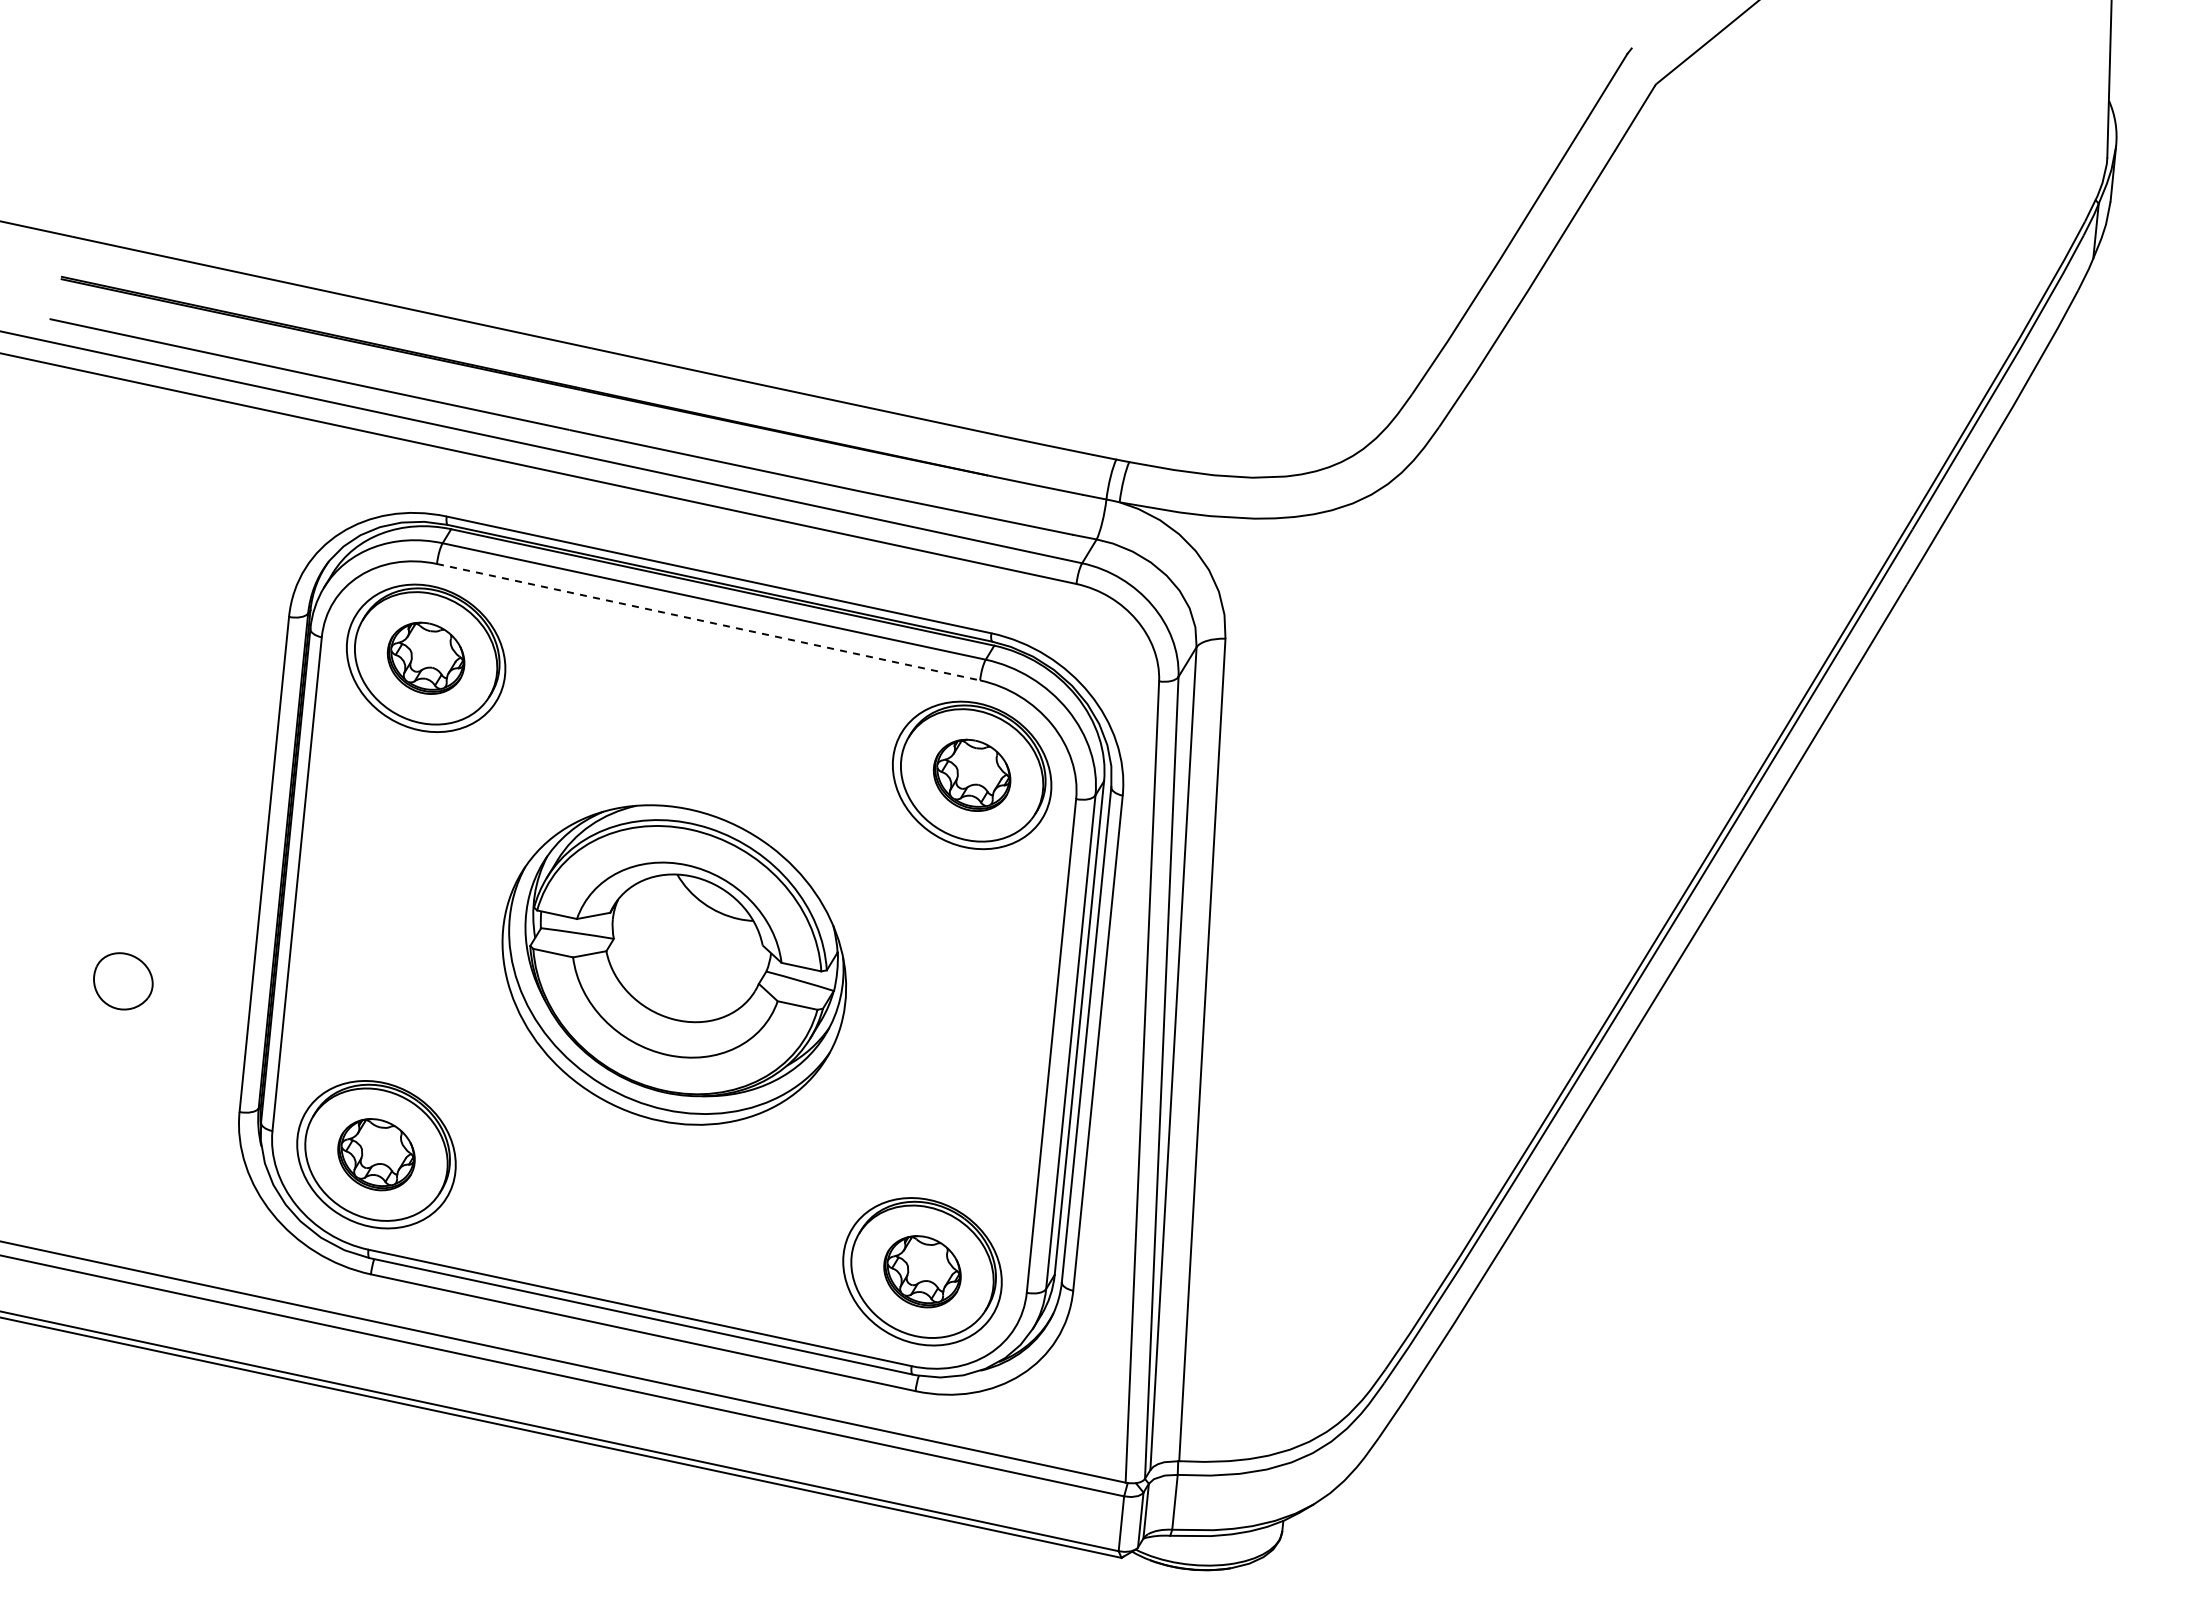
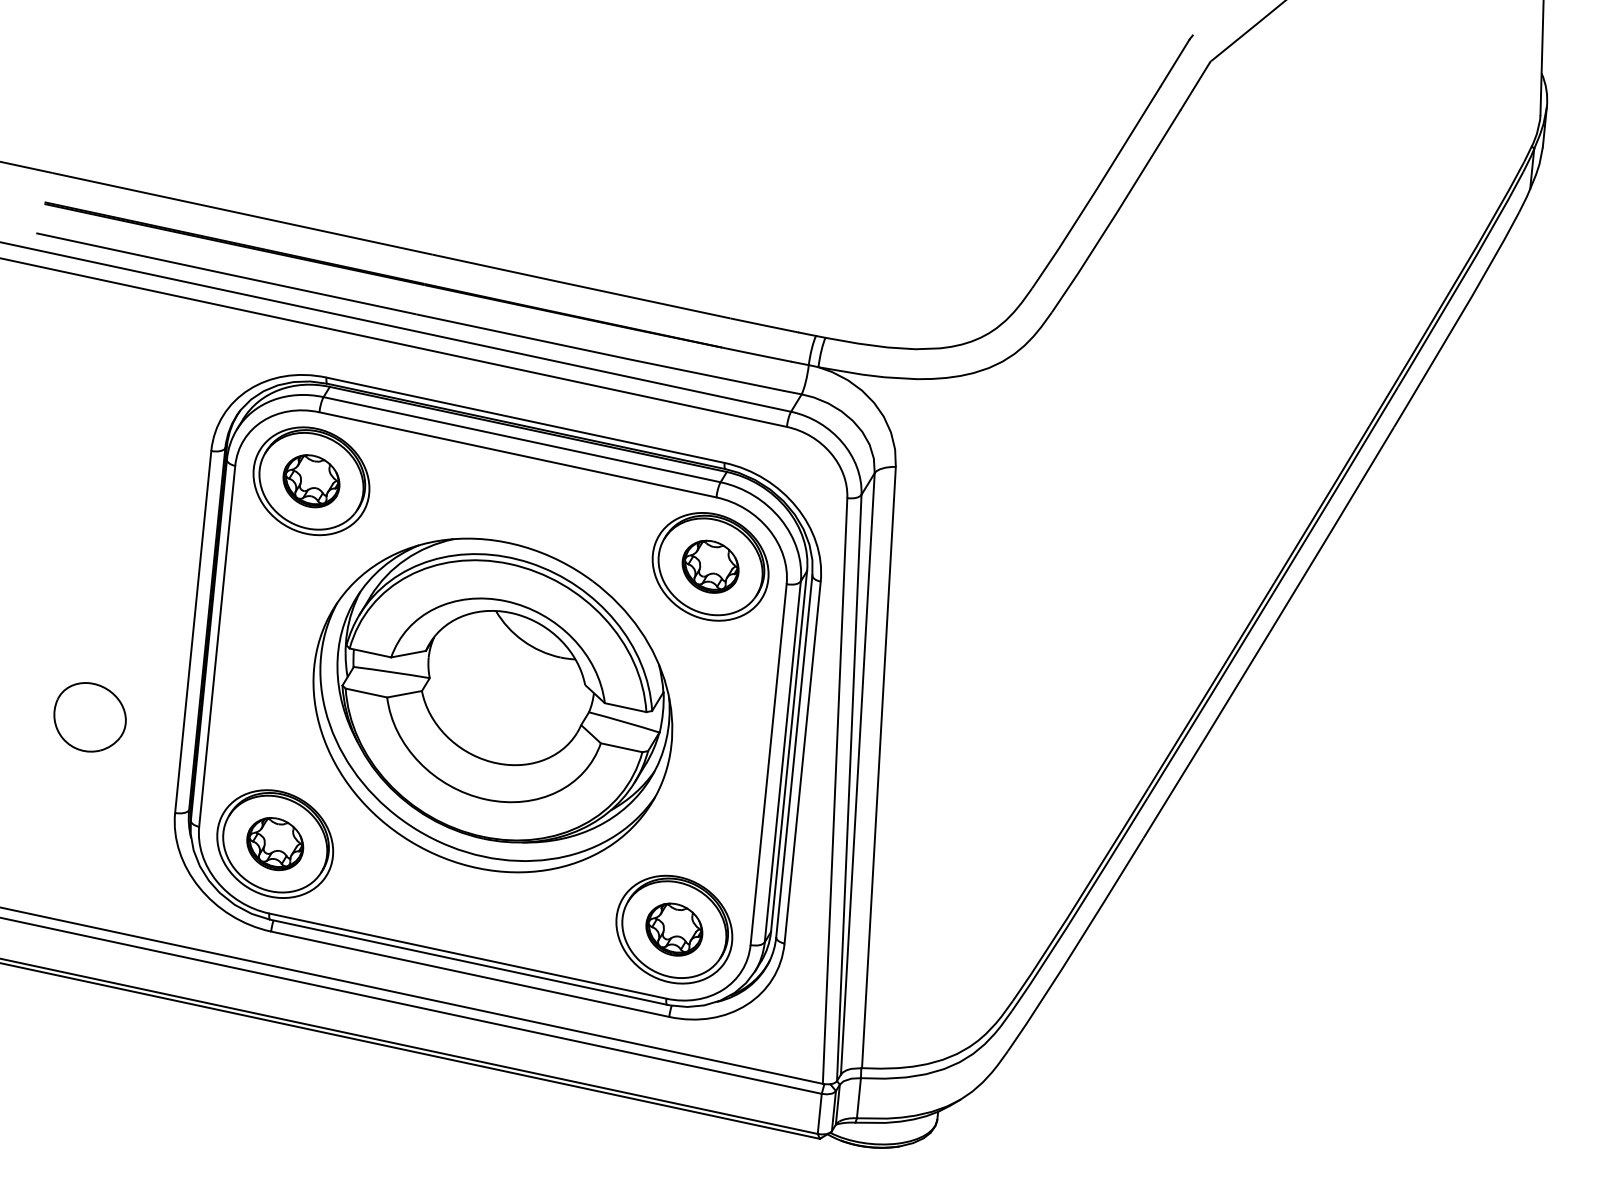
line: (708, 622) -> (517, 455), dashed -> solid
part: (674, 964) -> (493, 705), size x1.43
part: (123, 981) -> (90, 717), size x1.67

